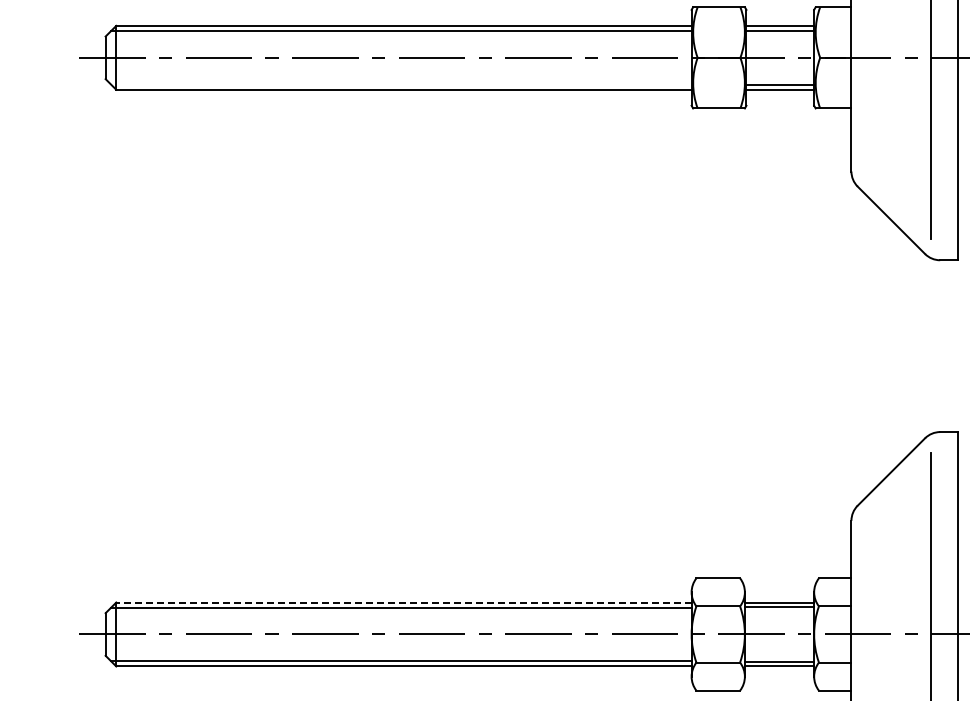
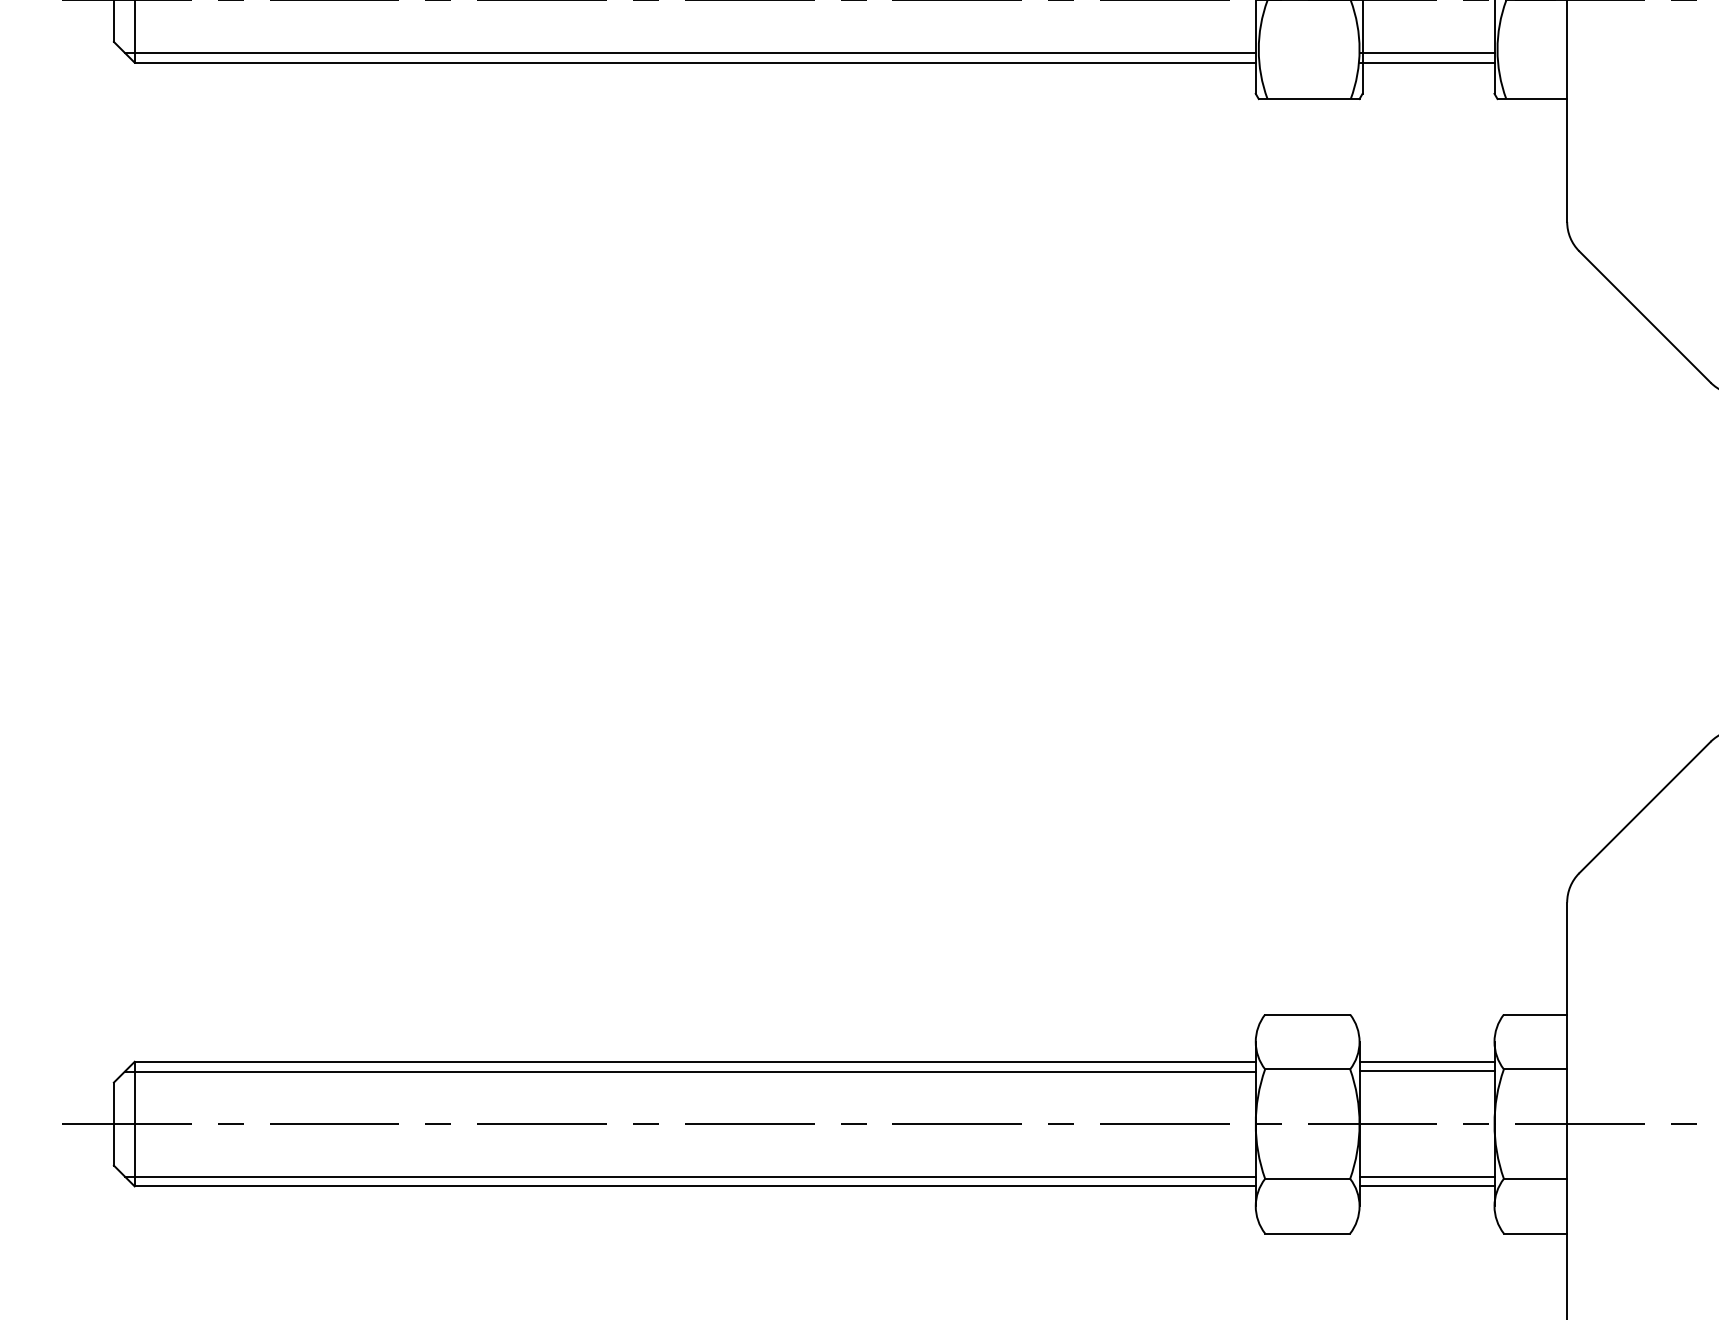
line: (401, 84) -> (690, 52), added
line: (403, 602) -> (694, 1061), dashed -> solid

